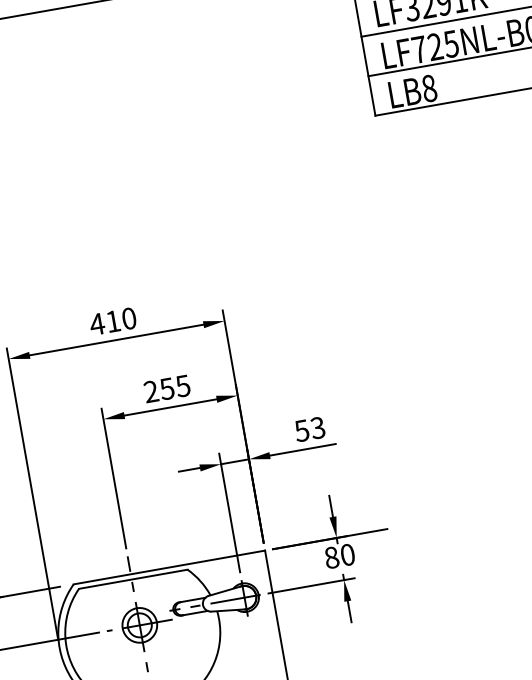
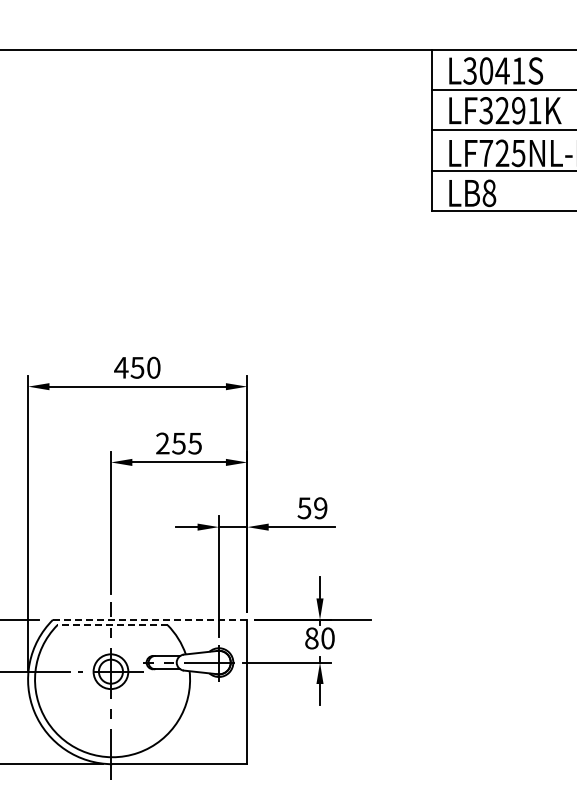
text: (113, 321) -> (137, 367), 410 -> 450
text: (317, 428) -> (320, 508), 53 -> 59
line: (168, 567) -> (149, 619), solid -> dashed
line: (133, 579) -> (112, 625), solid -> dashed

